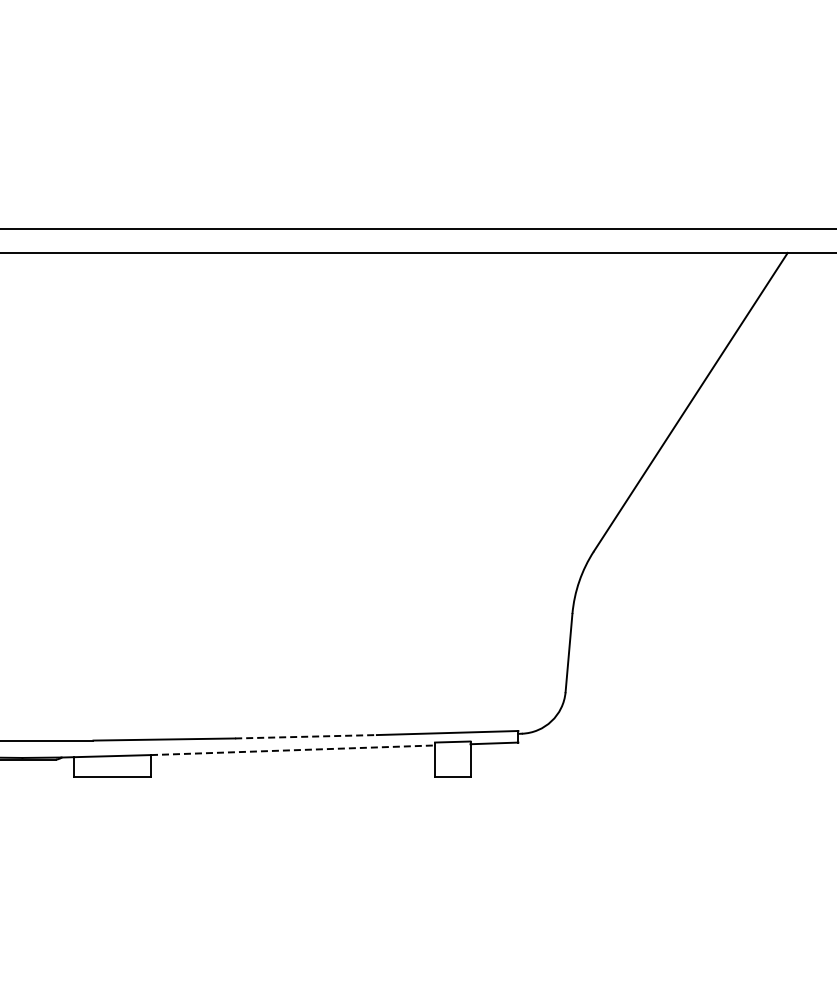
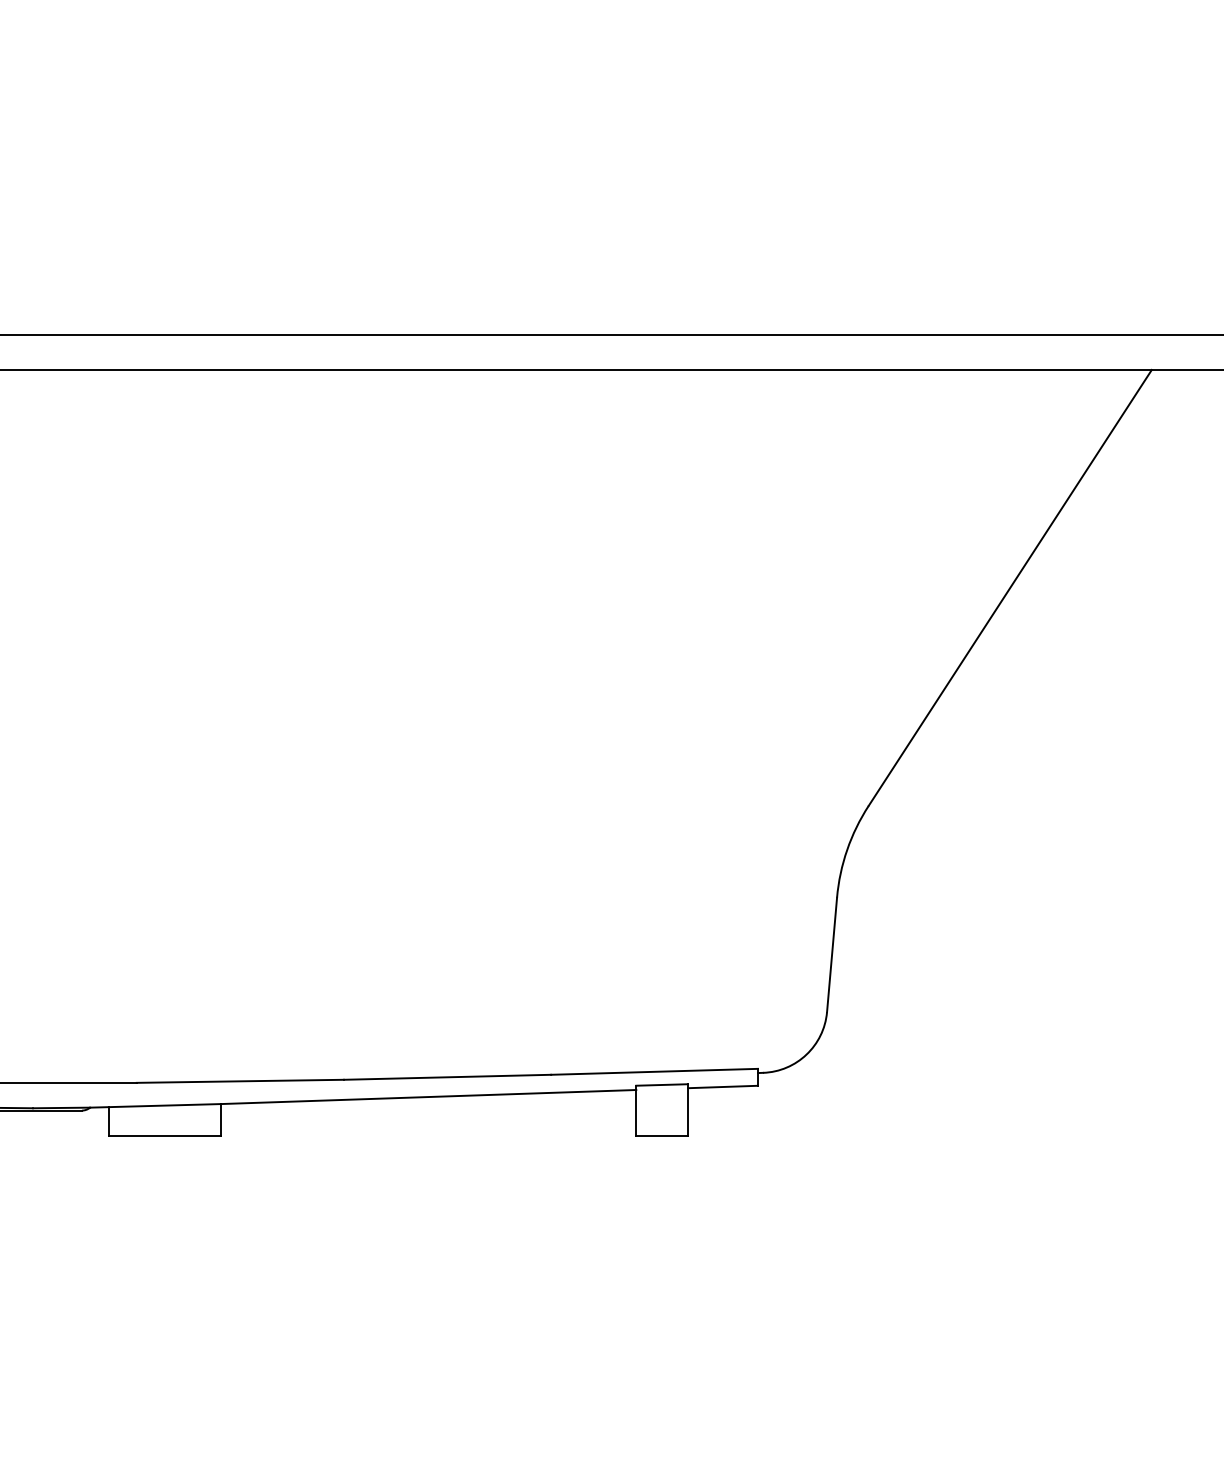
line: (306, 736) -> (448, 1076), dashed -> solid
line: (293, 750) -> (429, 1097), dashed -> solid

